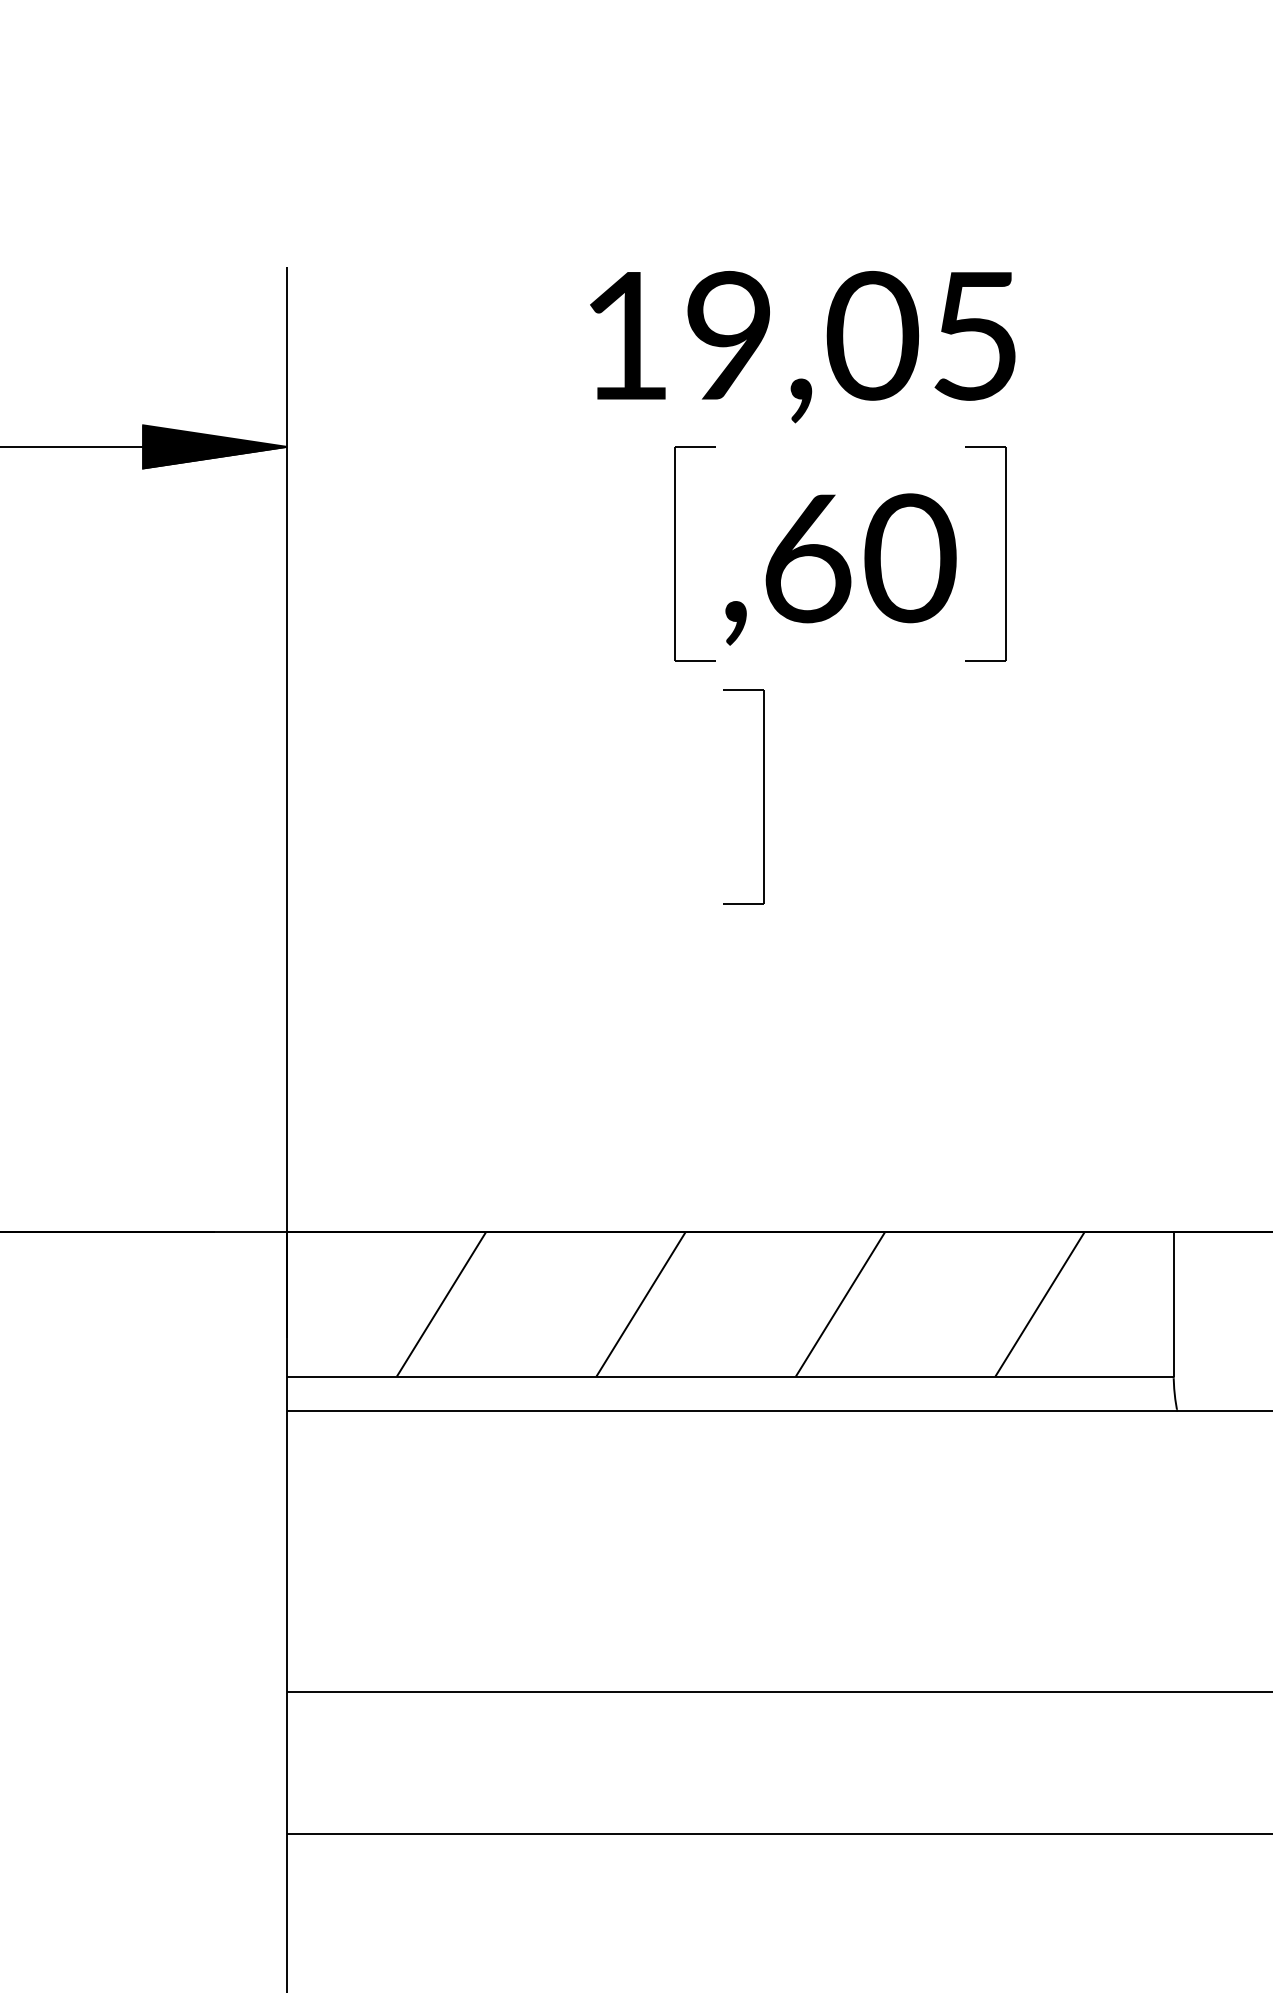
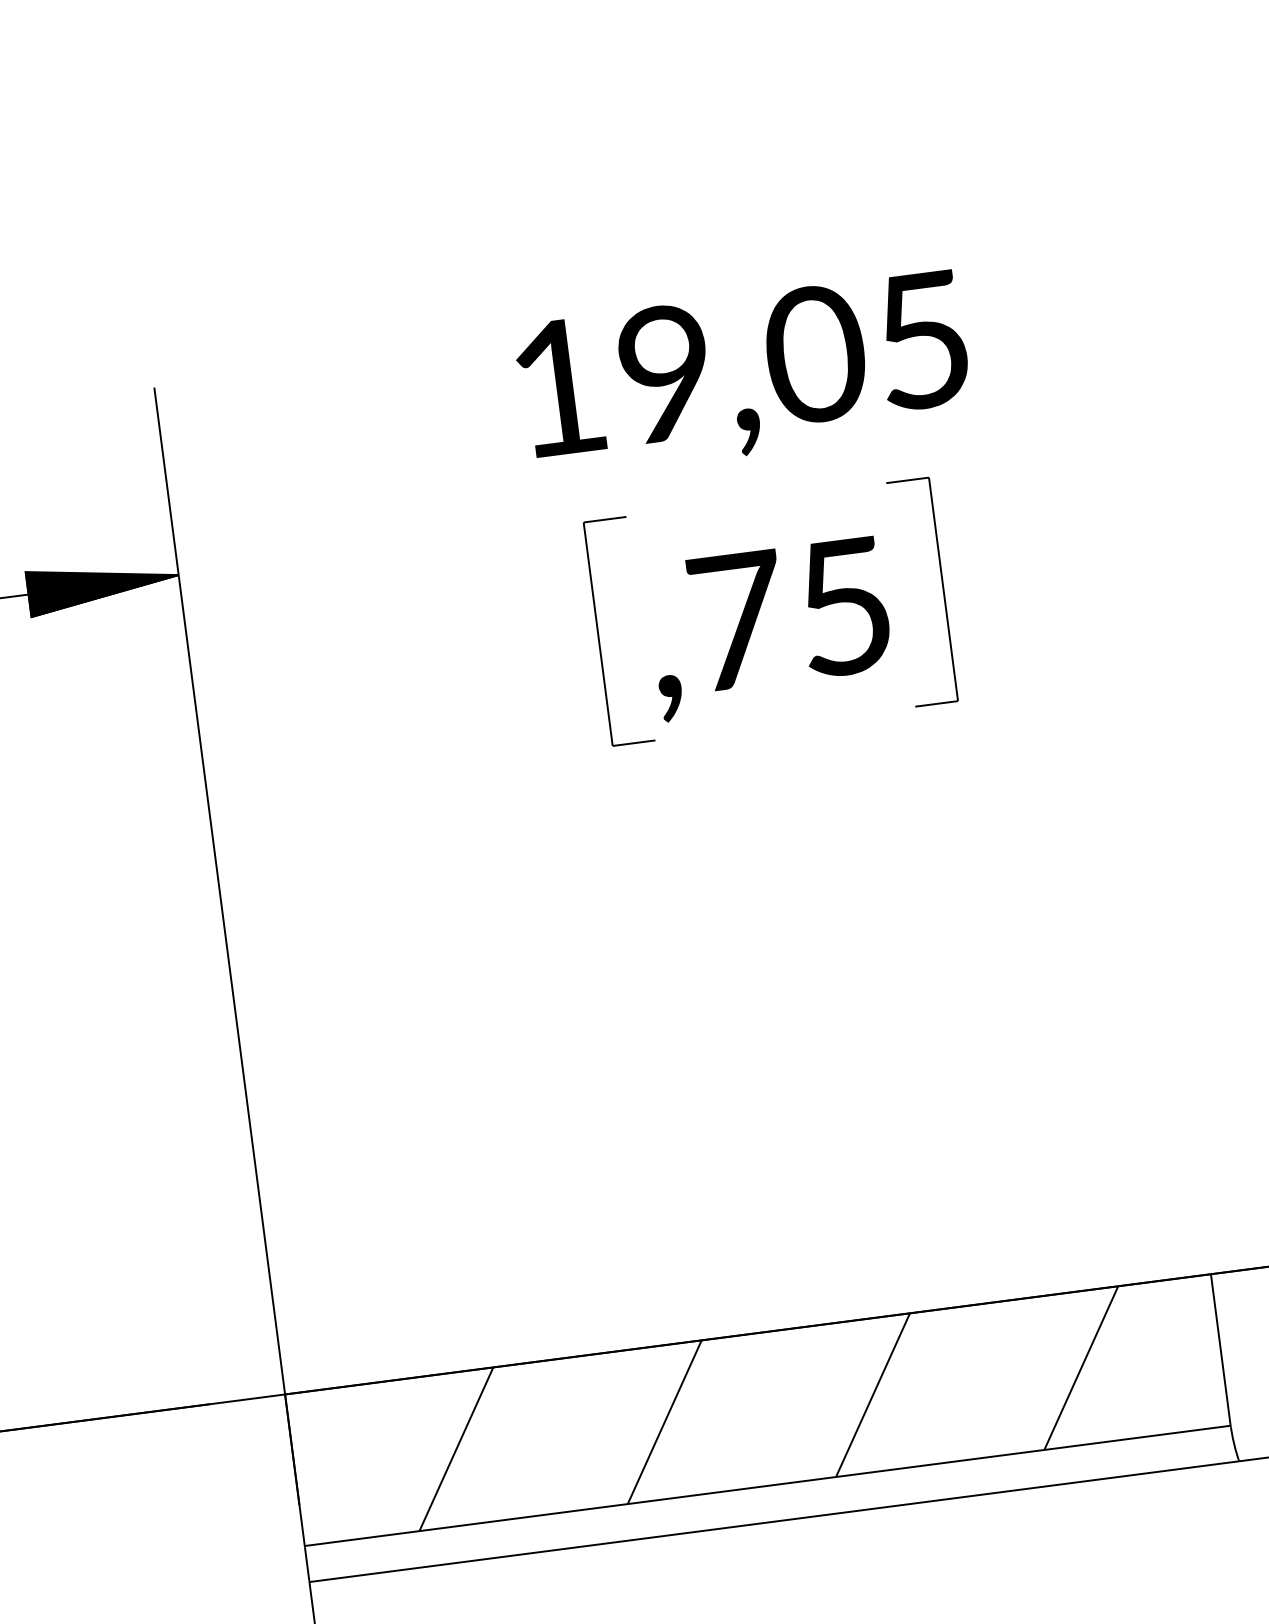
text: (802, 347) -> (743, 376), moved
text: (860, 558) -> (792, 613), ,60 -> ,75
part: (763, 796) -> (723, 875), removed

